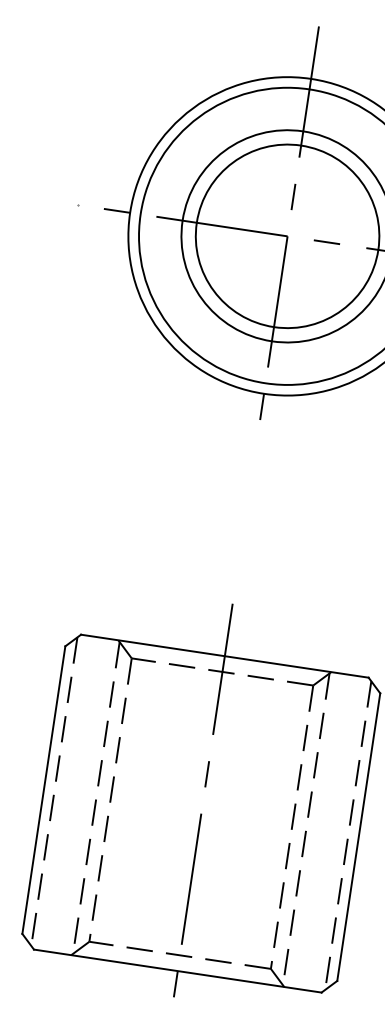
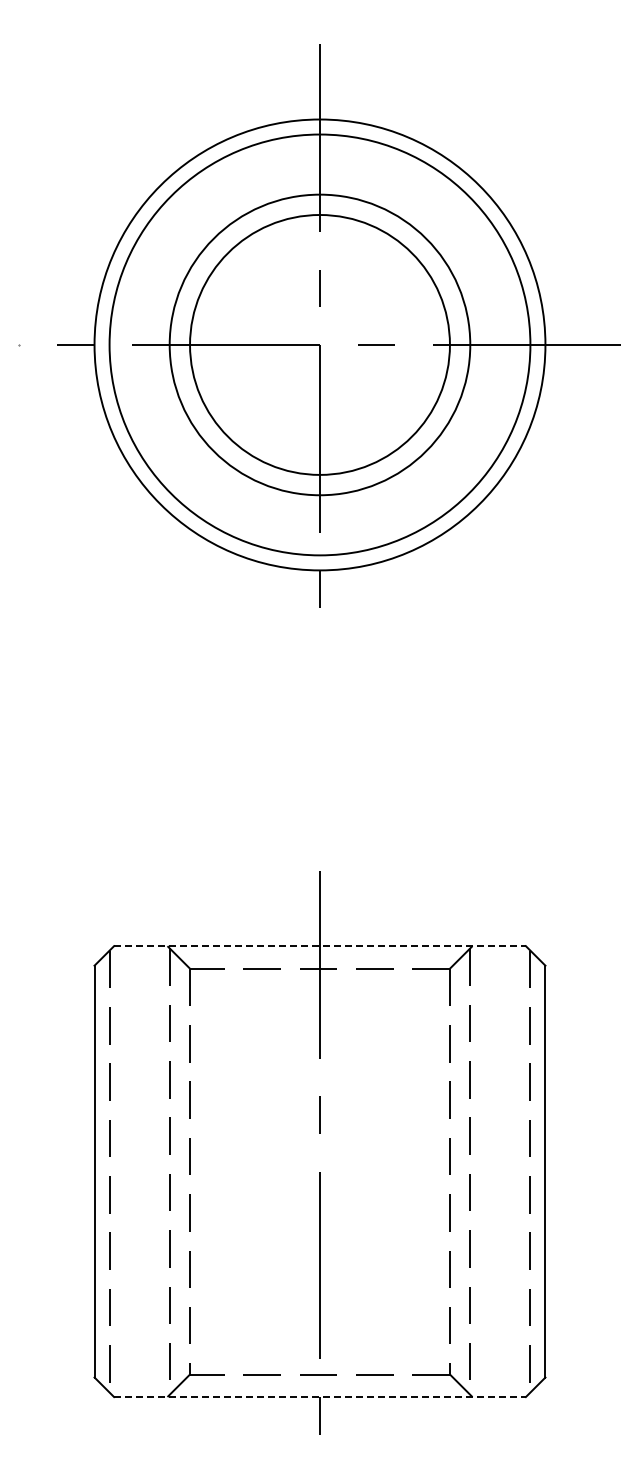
line: (224, 656) -> (319, 946), solid -> dashed
line: (177, 971) -> (319, 1397), solid -> dashed

